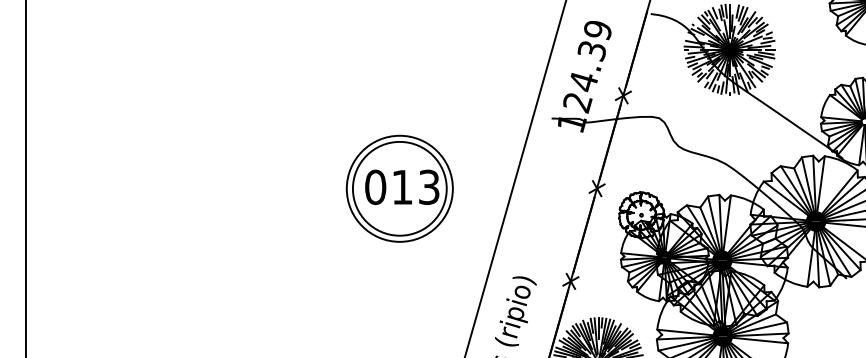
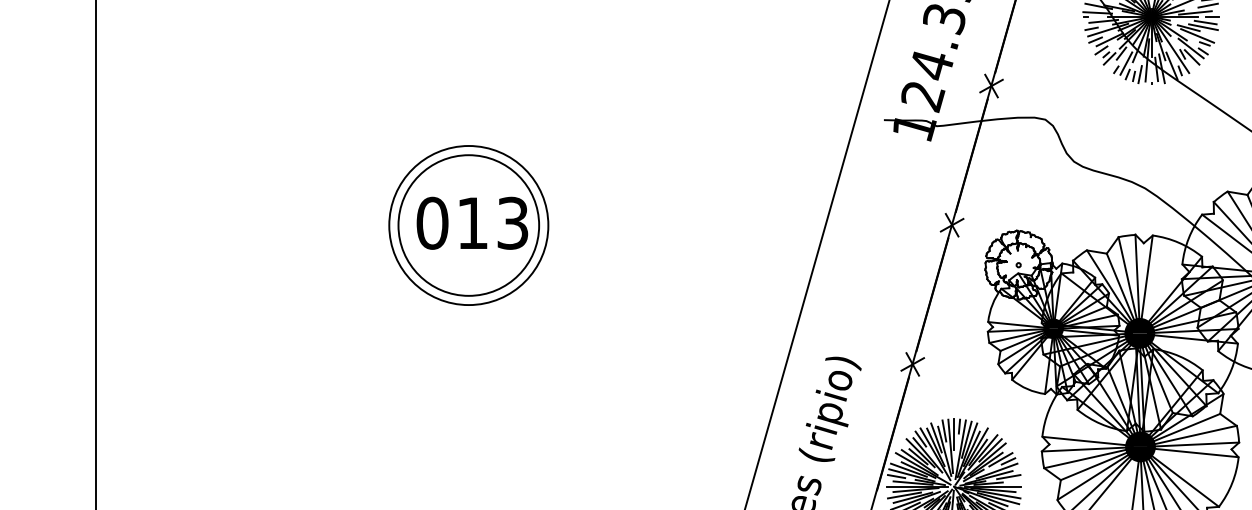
part: (399, 188) -> (468, 225), moved

